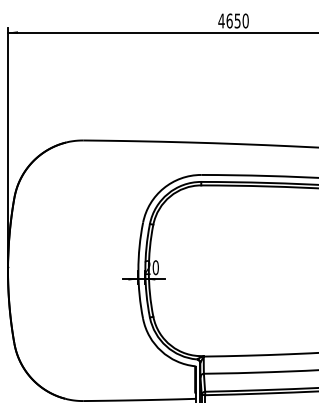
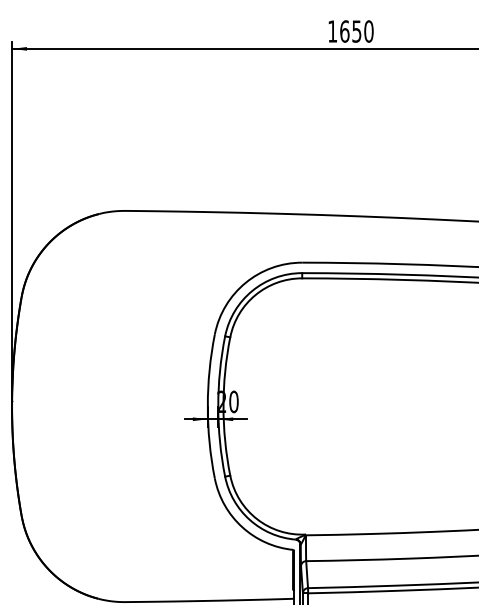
text: (221, 20) -> (332, 30), 4650 -> 1650

